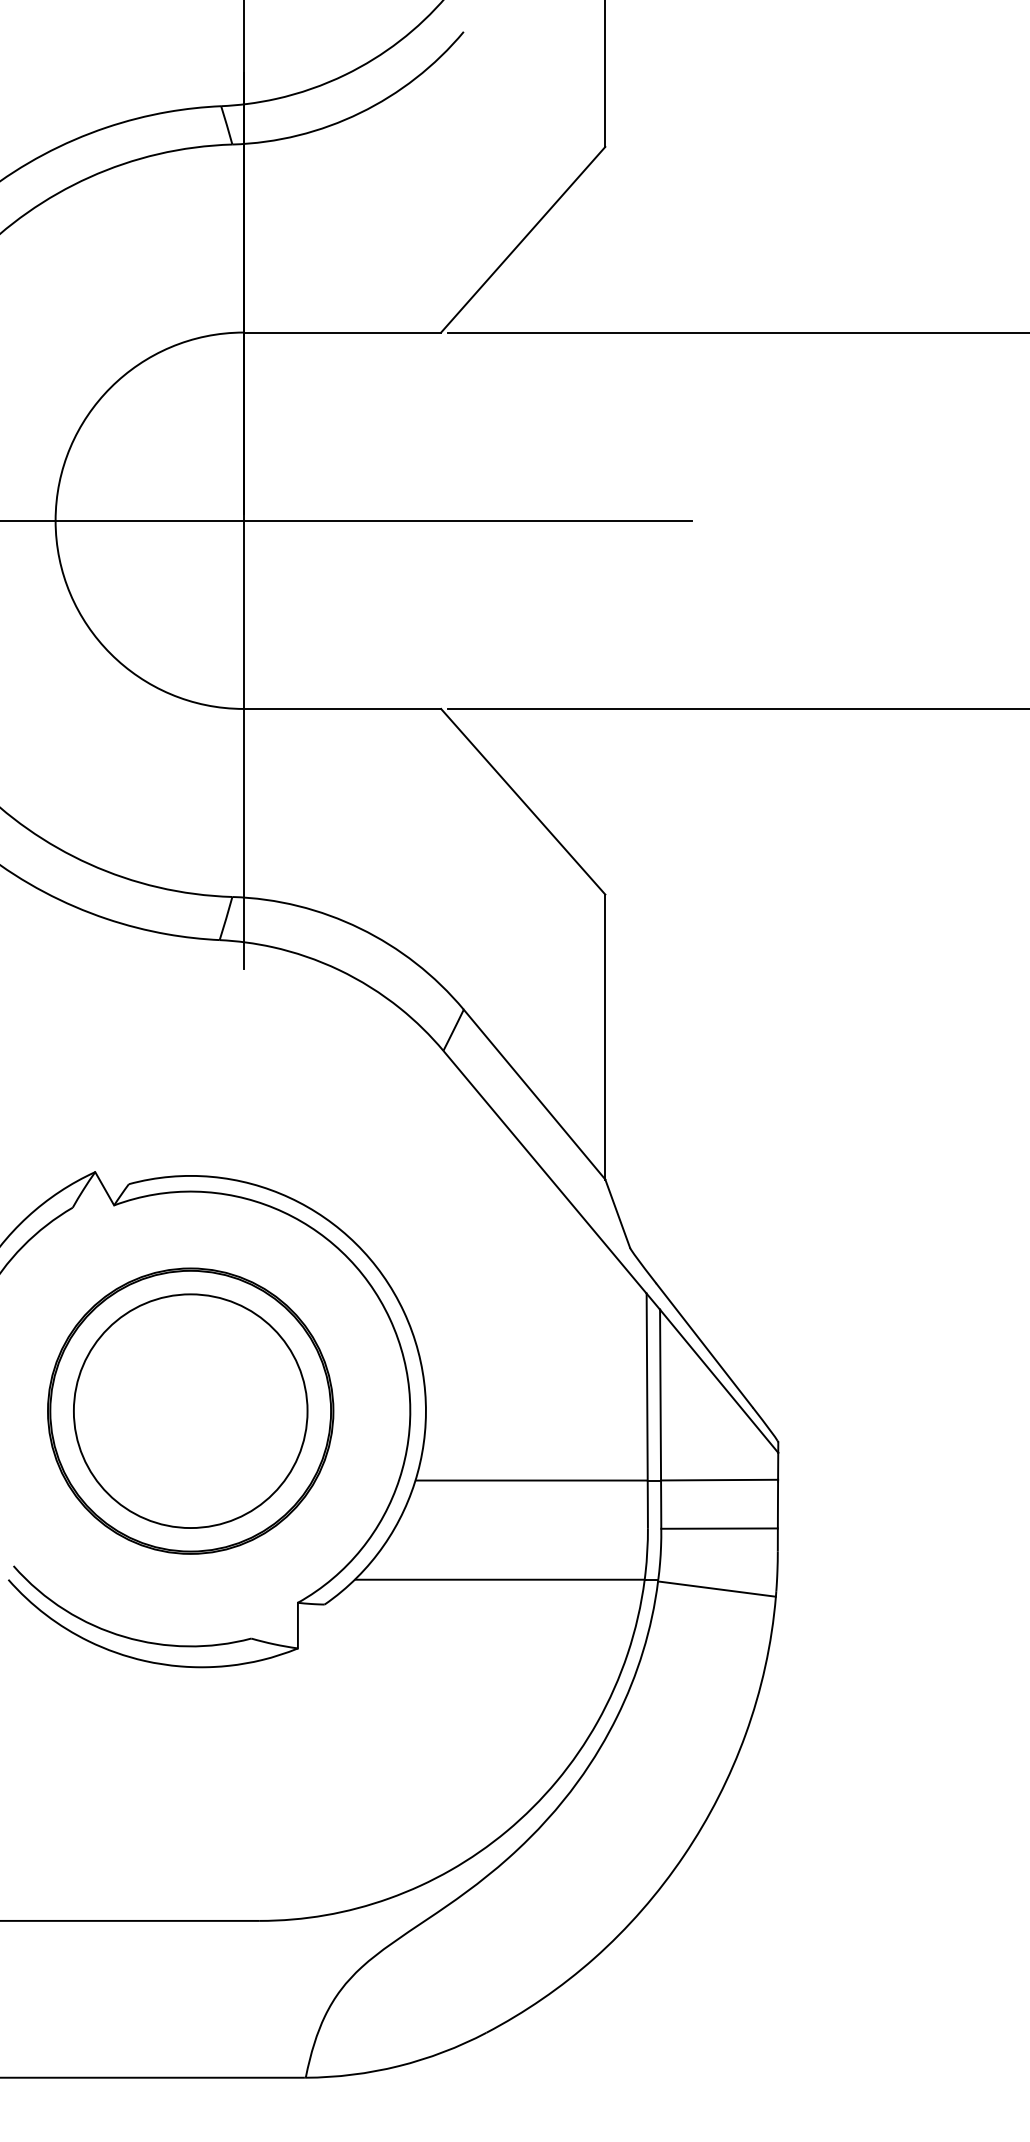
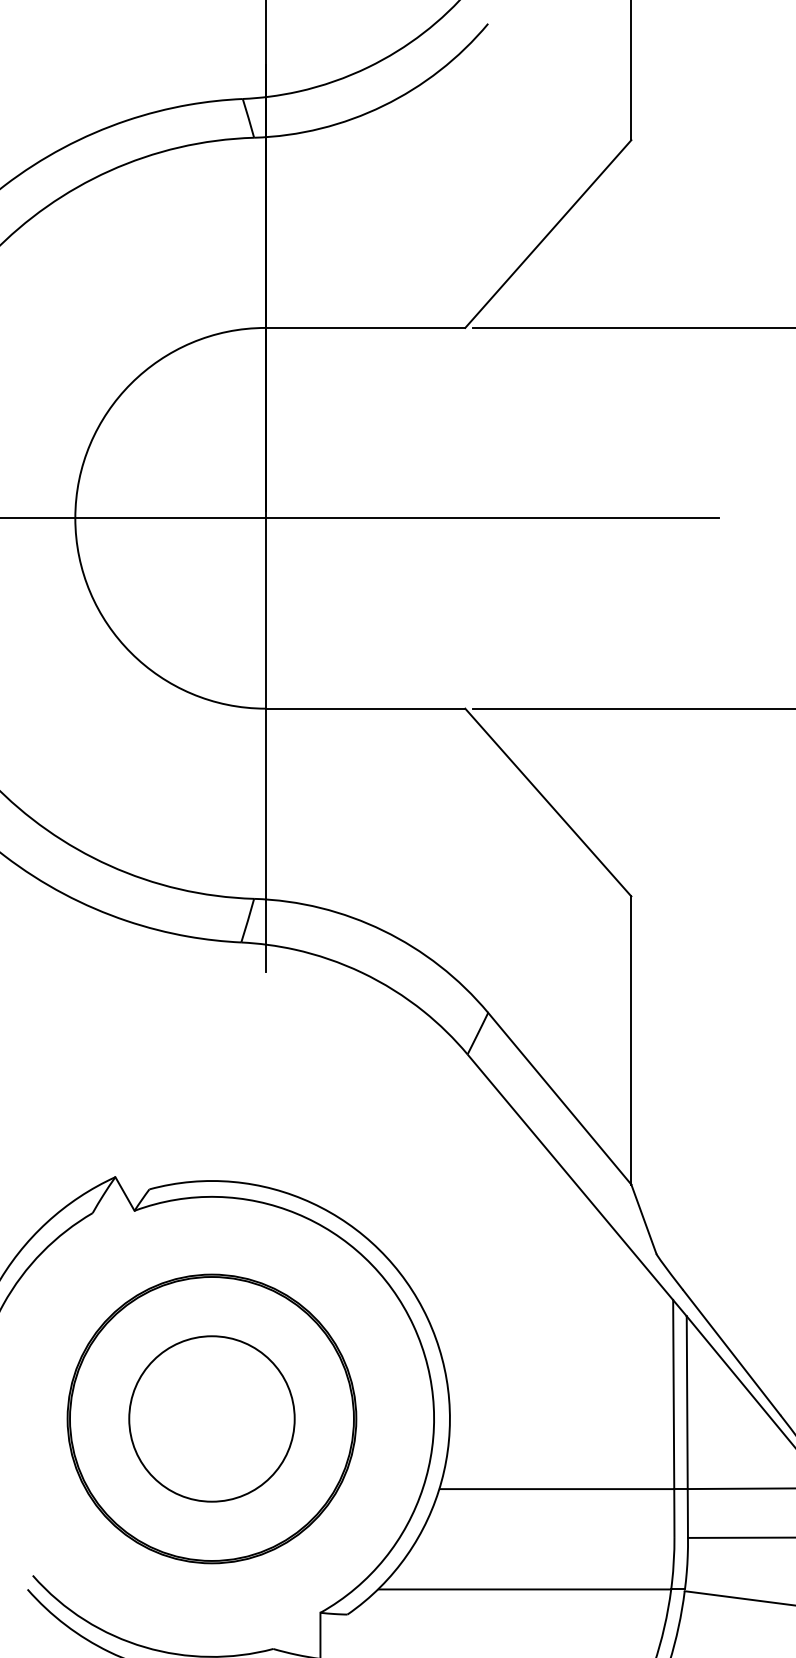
circle: (190, 1411) -> (211, 1419), size x0.7

